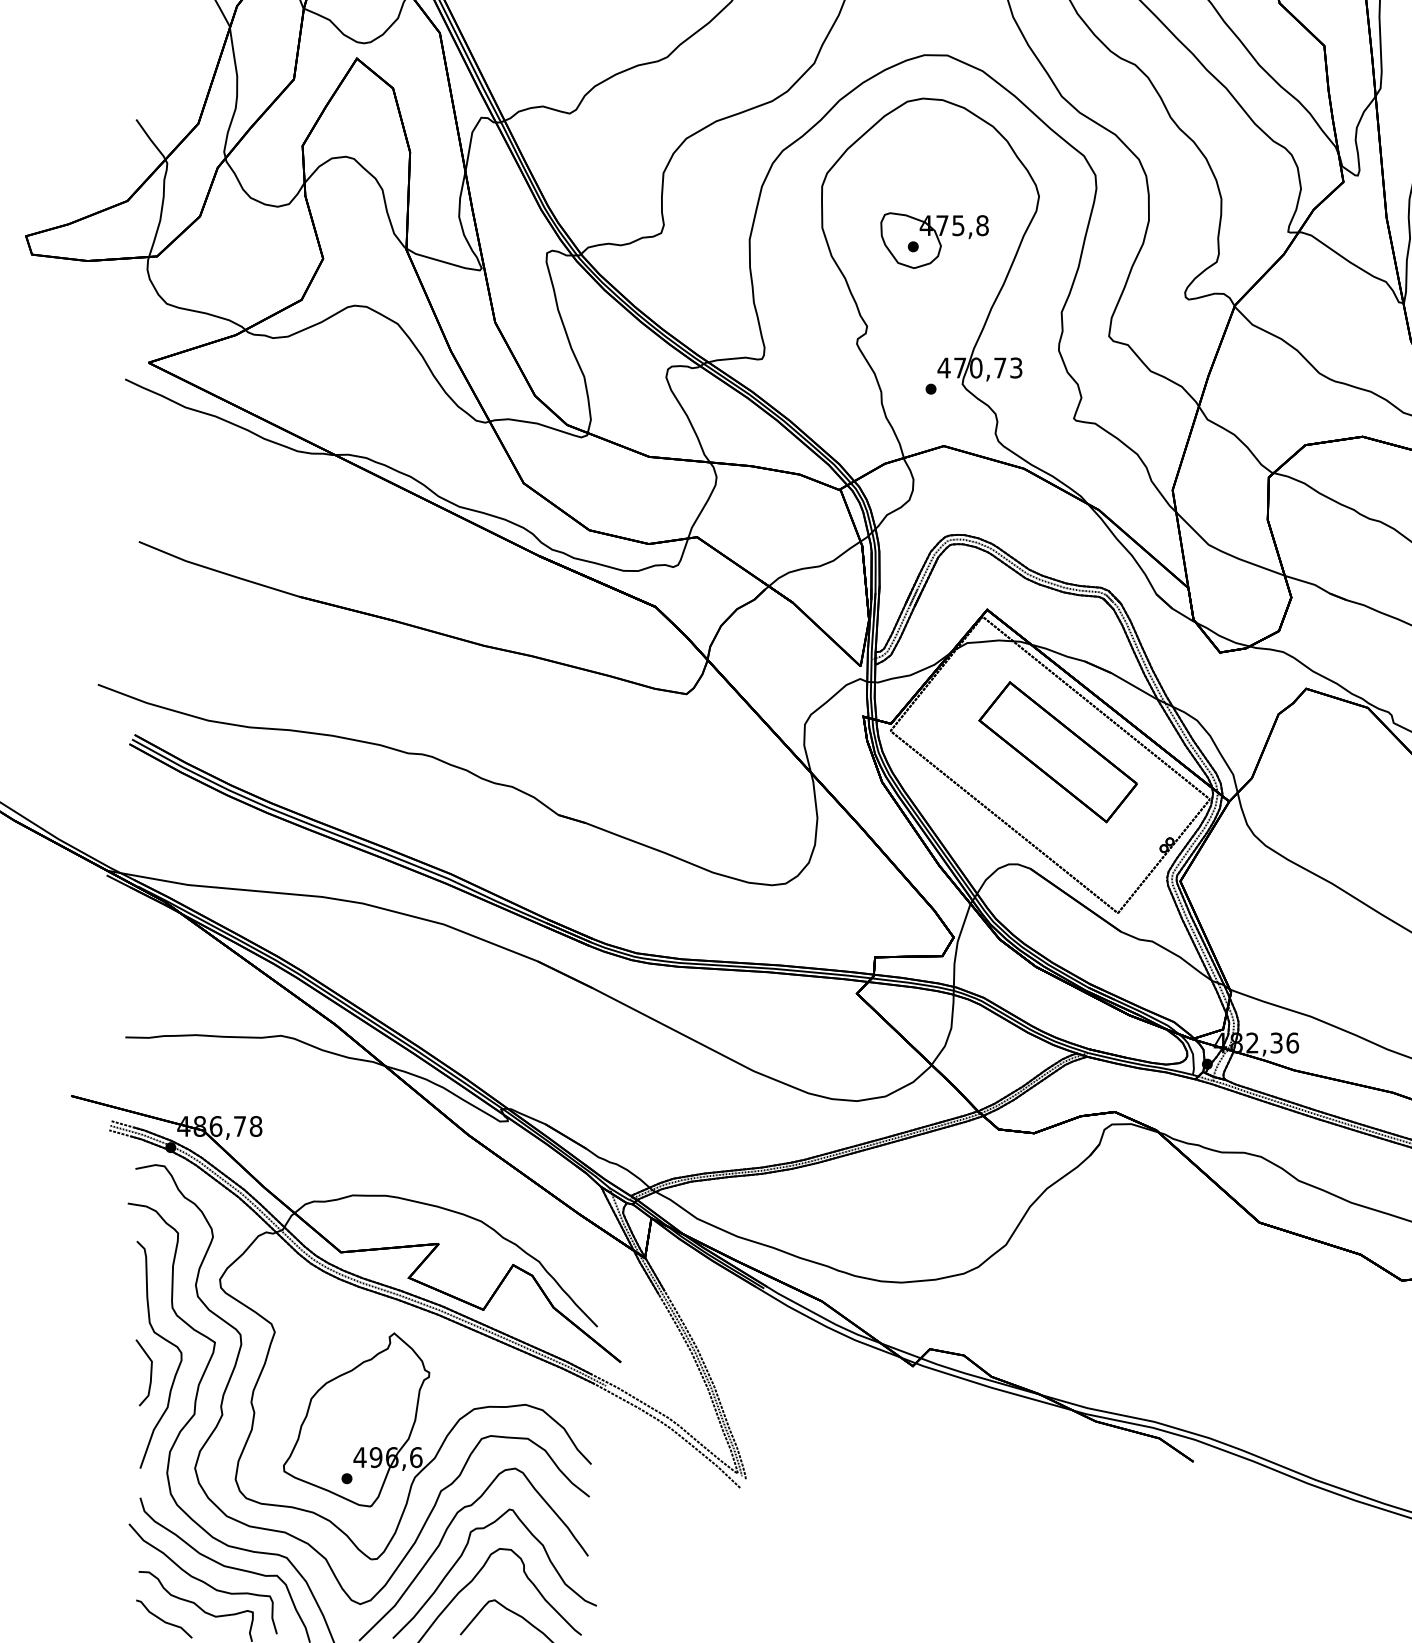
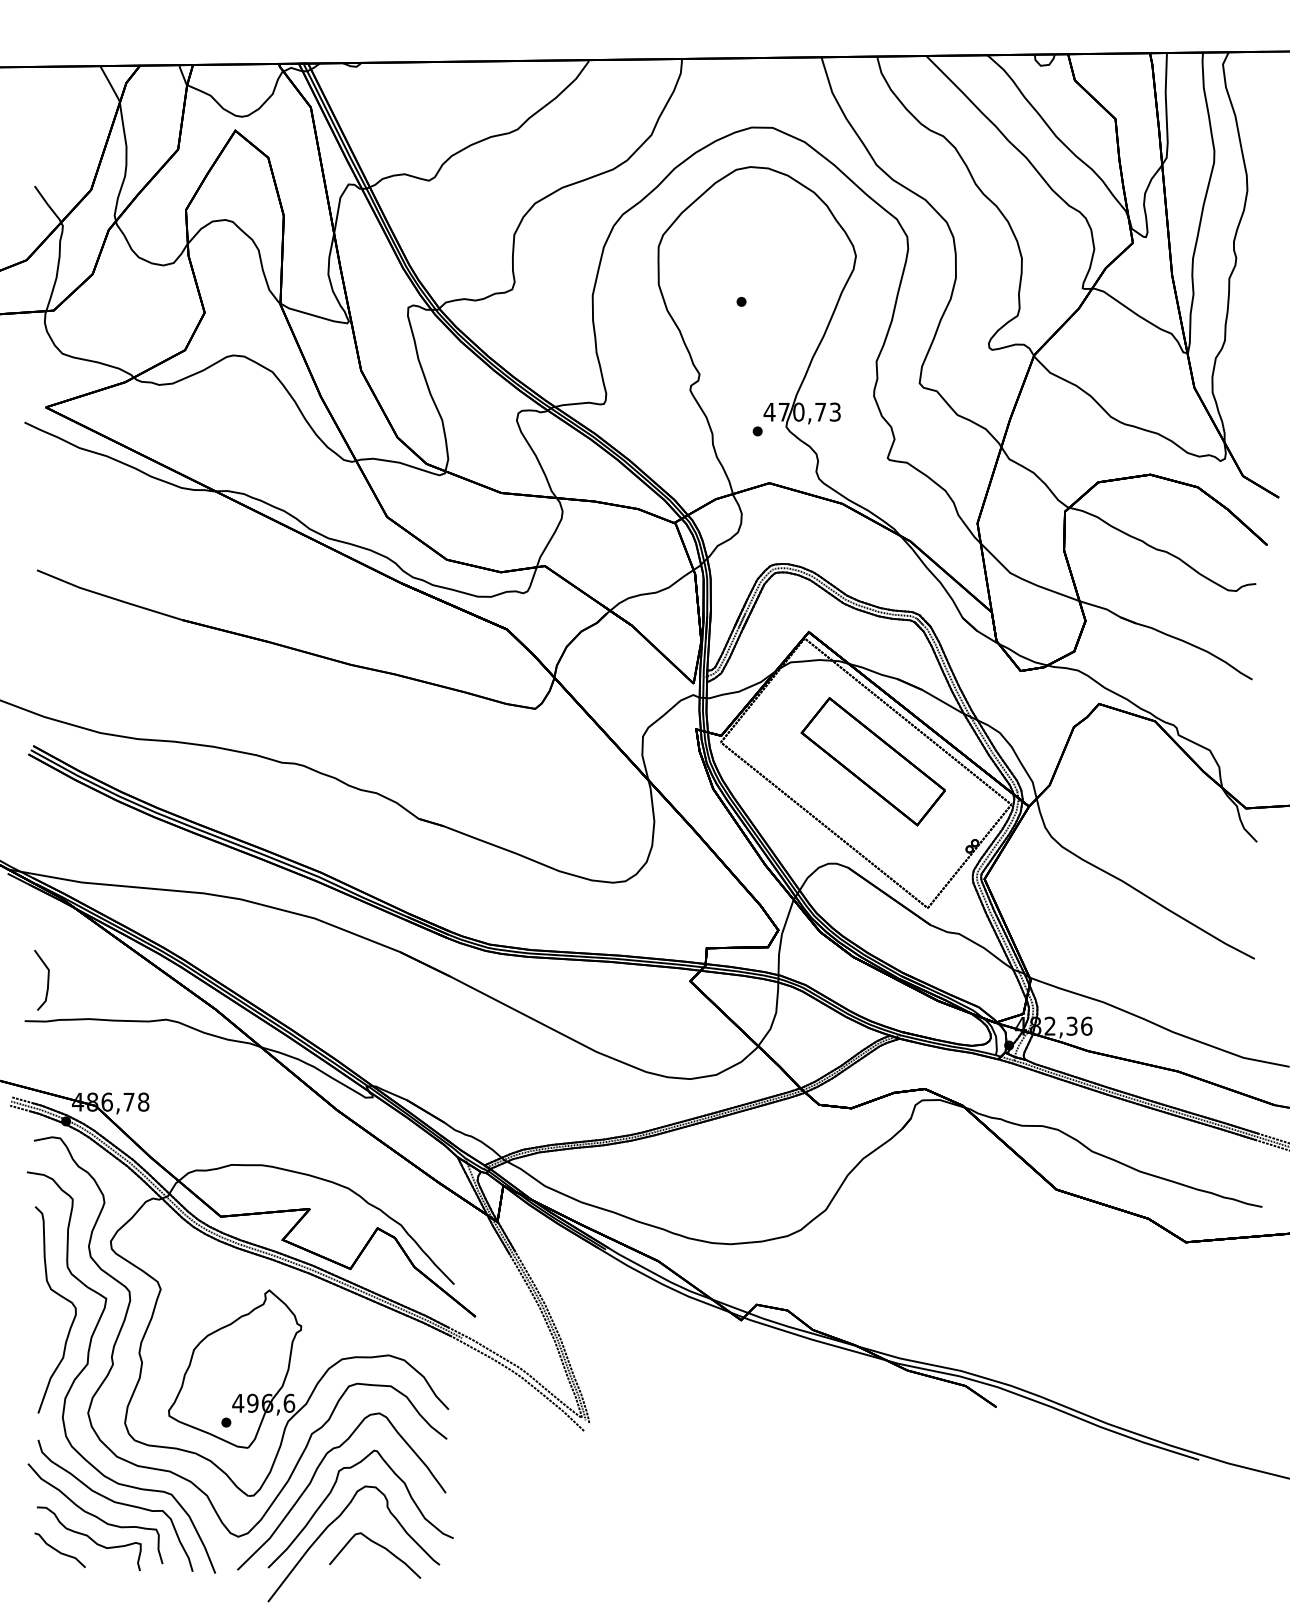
part: (934, 240) -> (760, 296), removed
line: (150, 1371) -> (47, 979), moved

